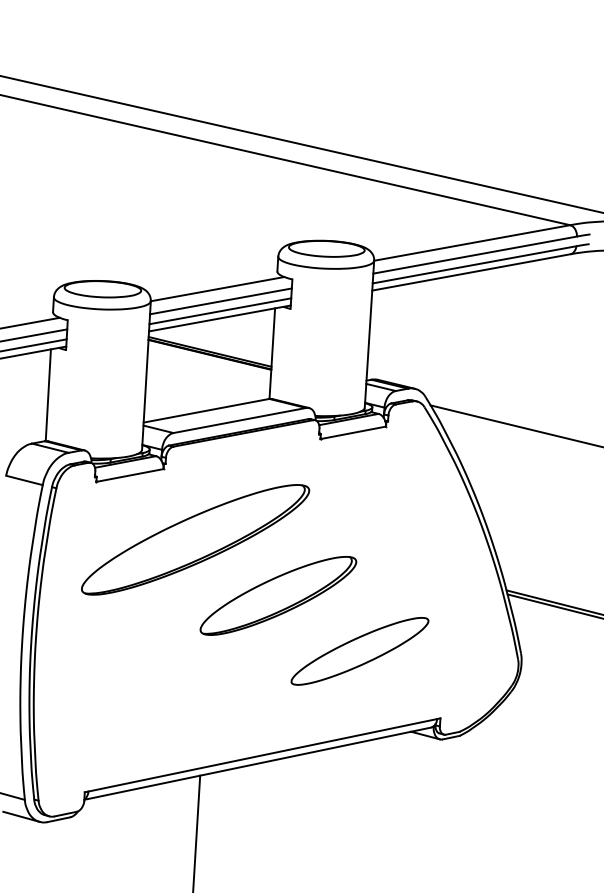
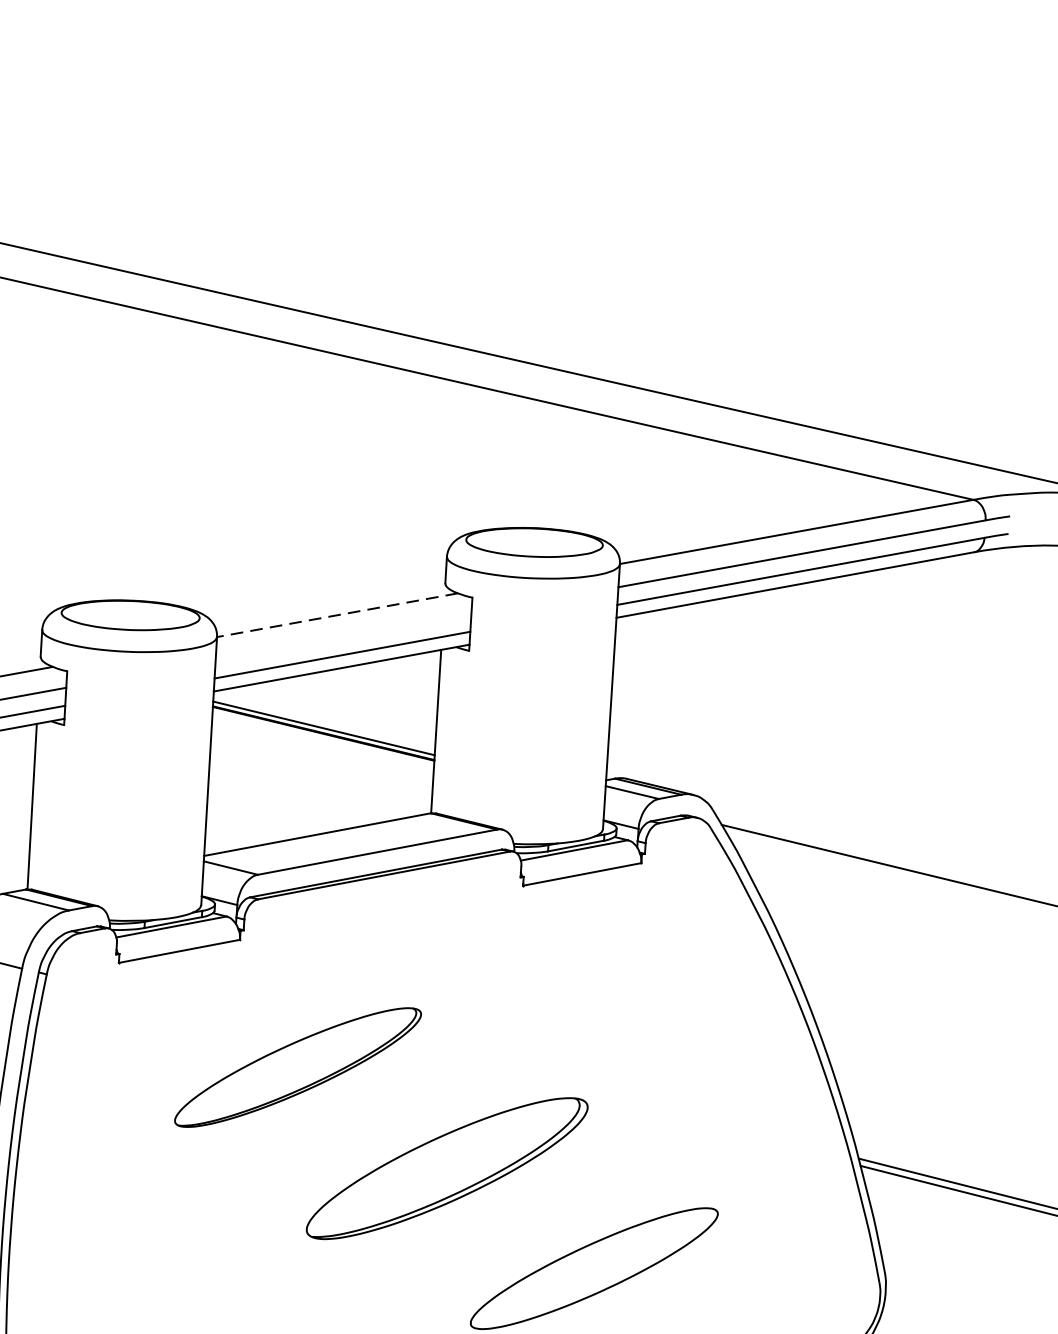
line: (217, 289) -> (337, 615), solid -> dashed
line: (220, 301) -> (342, 637), removed
part: (195, 539) -> (297, 1066), size x0.6

